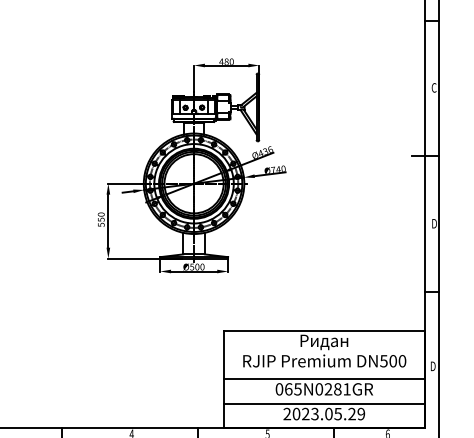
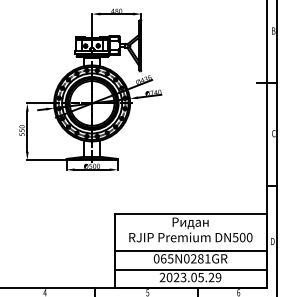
text: (433, 87) -> (273, 30), C -> B
text: (434, 223) -> (273, 133), D -> C

